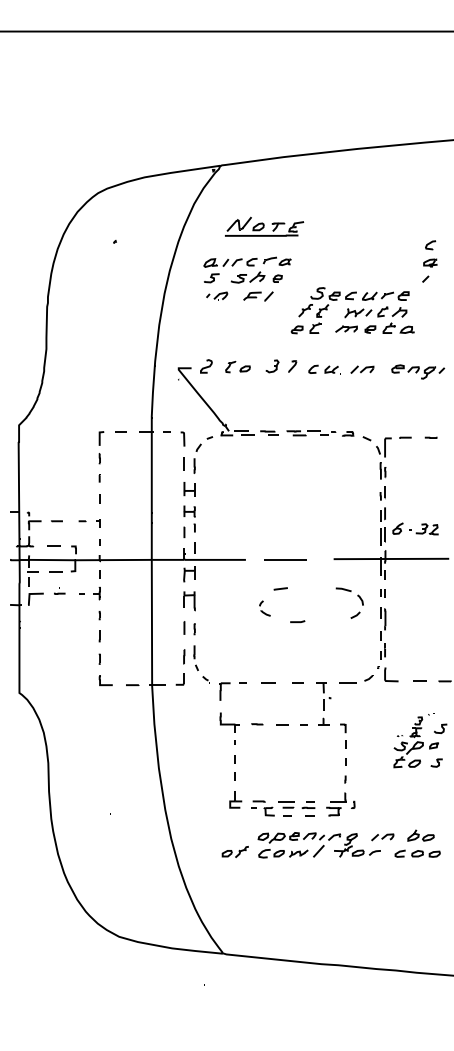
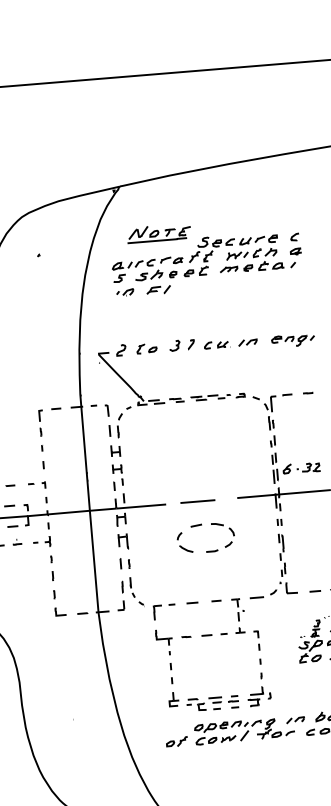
part: (352, 310) -> (232, 253), moved
part: (357, 596) -> (229, 529), moved
part: (264, 608) -> (184, 542), size x1.67

